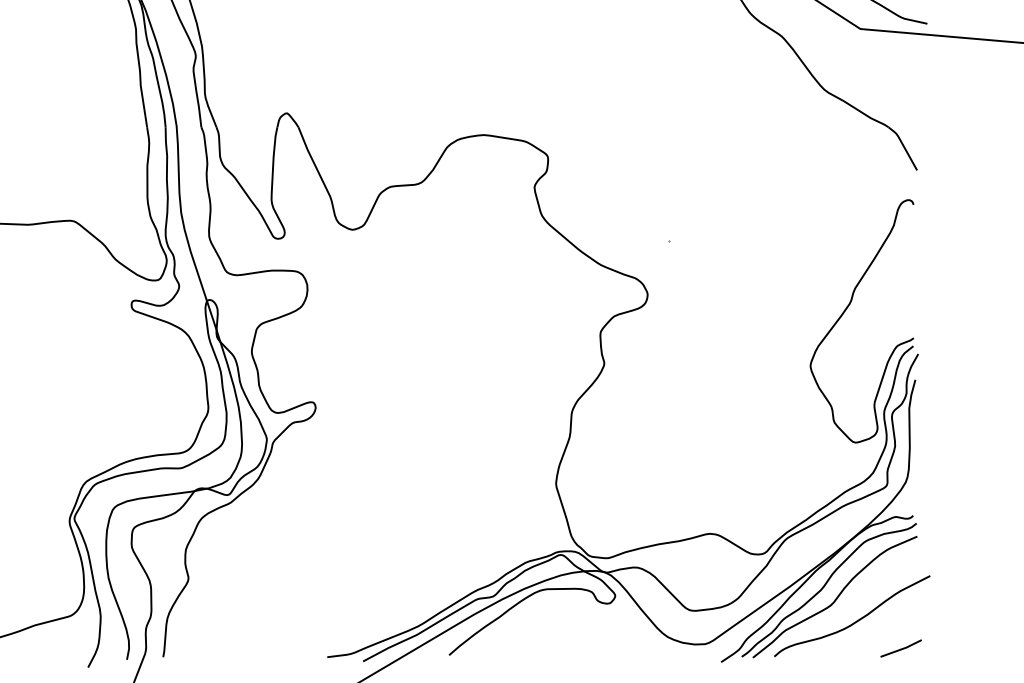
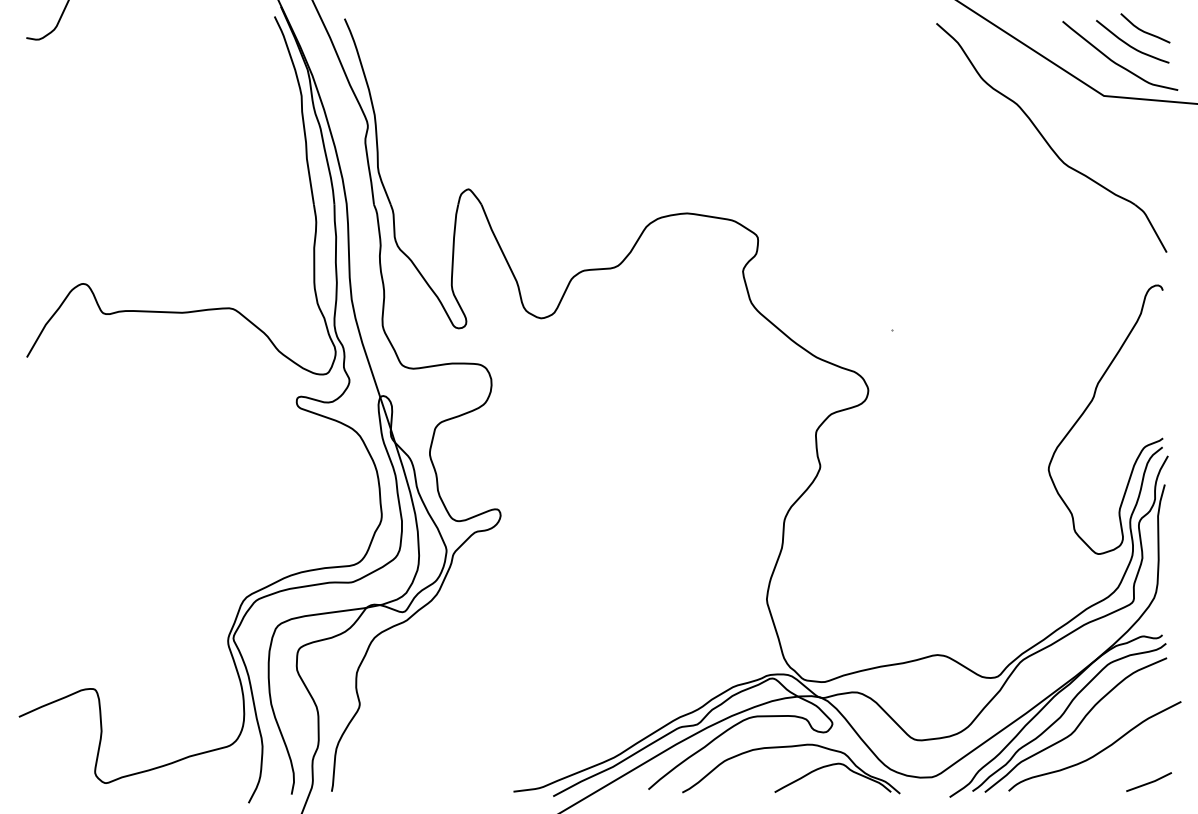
part: (582, 646) -> (796, 779), added

